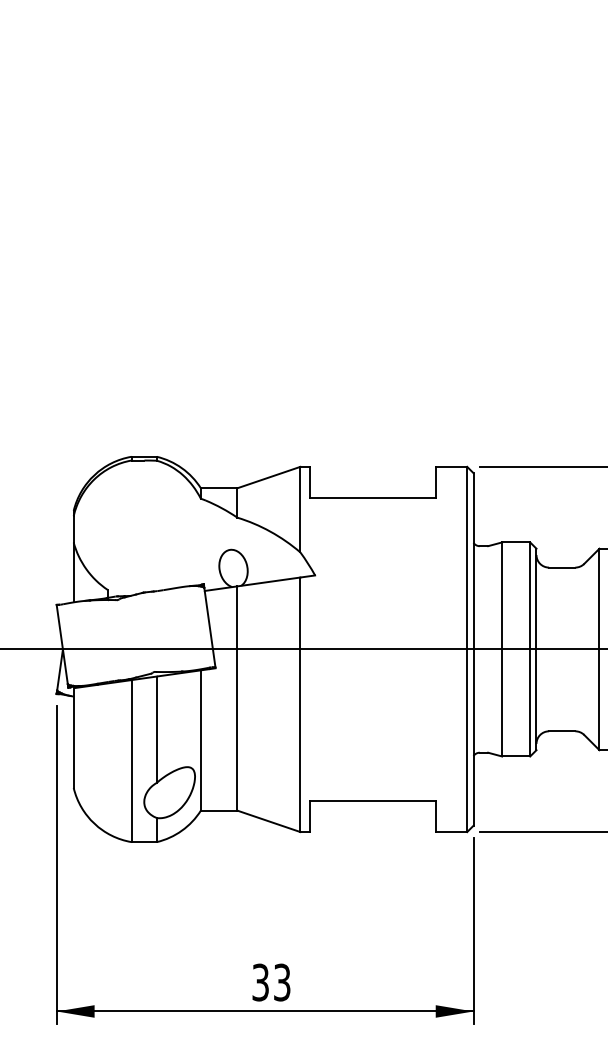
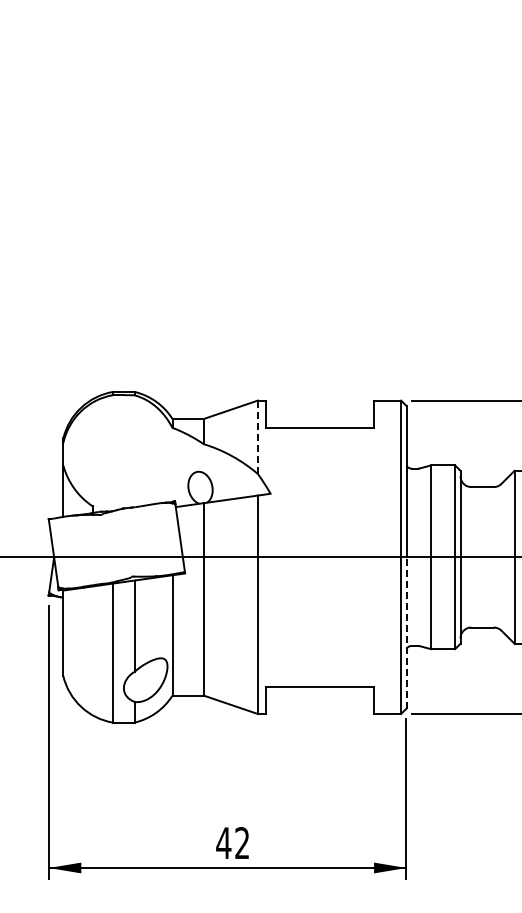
line: (299, 509) -> (257, 437), solid -> dashed
line: (473, 737) -> (406, 632), solid -> dashed
text: (270, 982) -> (232, 843), 33 -> 42

